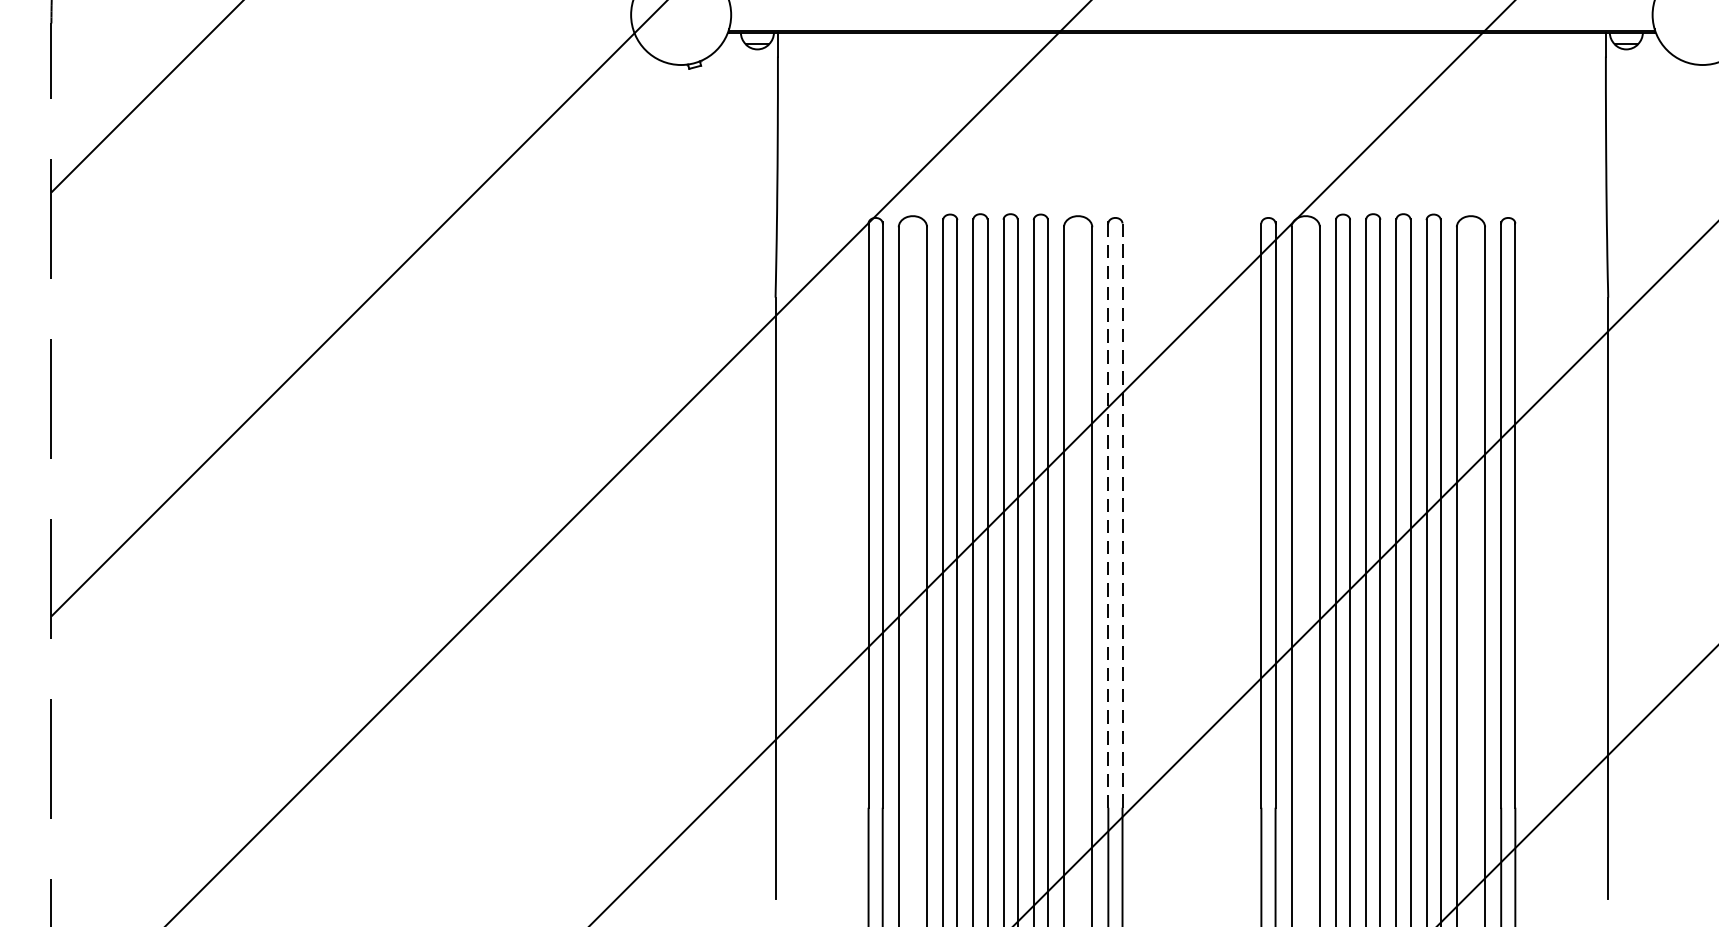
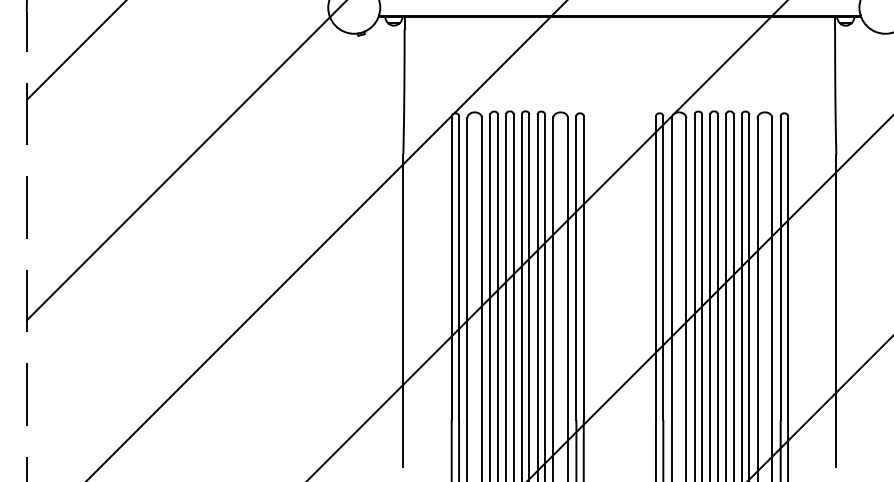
line: (1108, 516) -> (576, 268), dashed -> solid
line: (1122, 516) -> (583, 268), dashed -> solid

